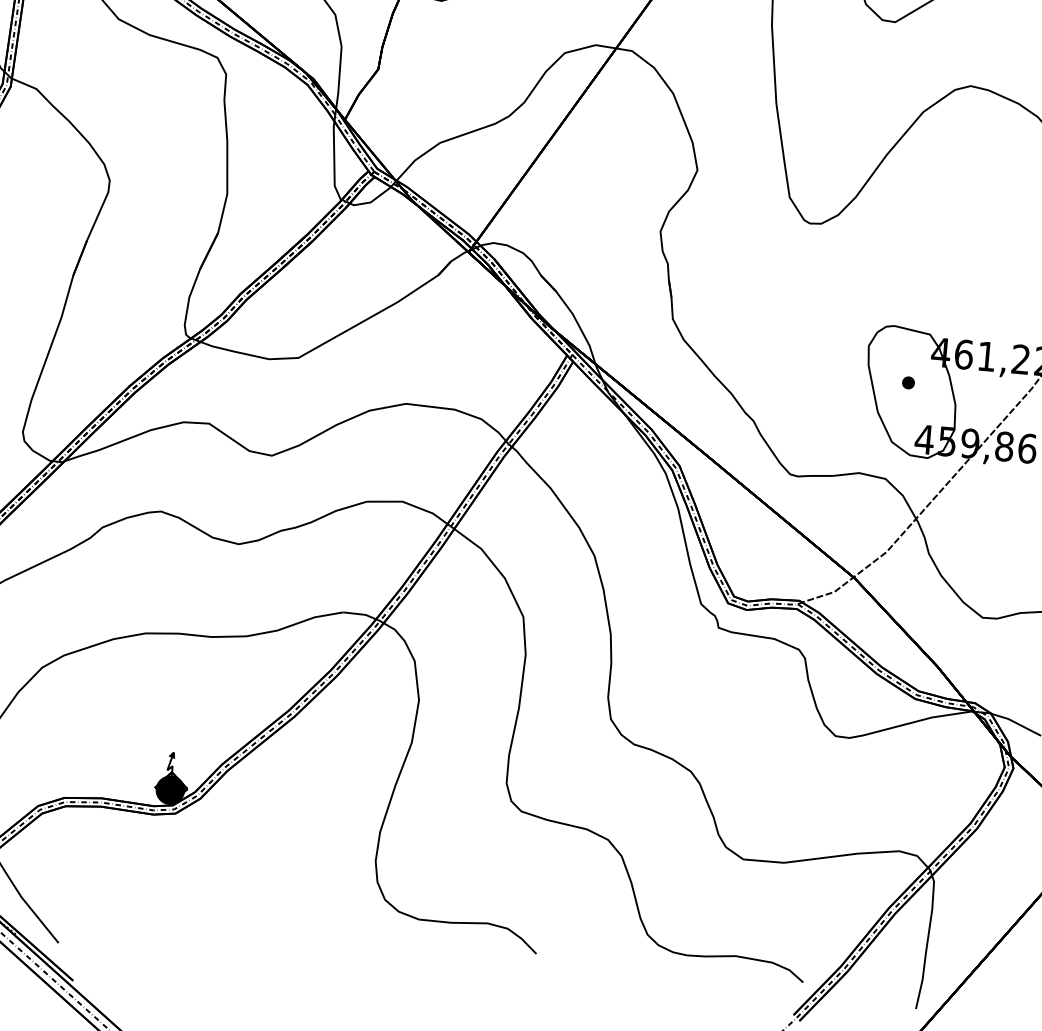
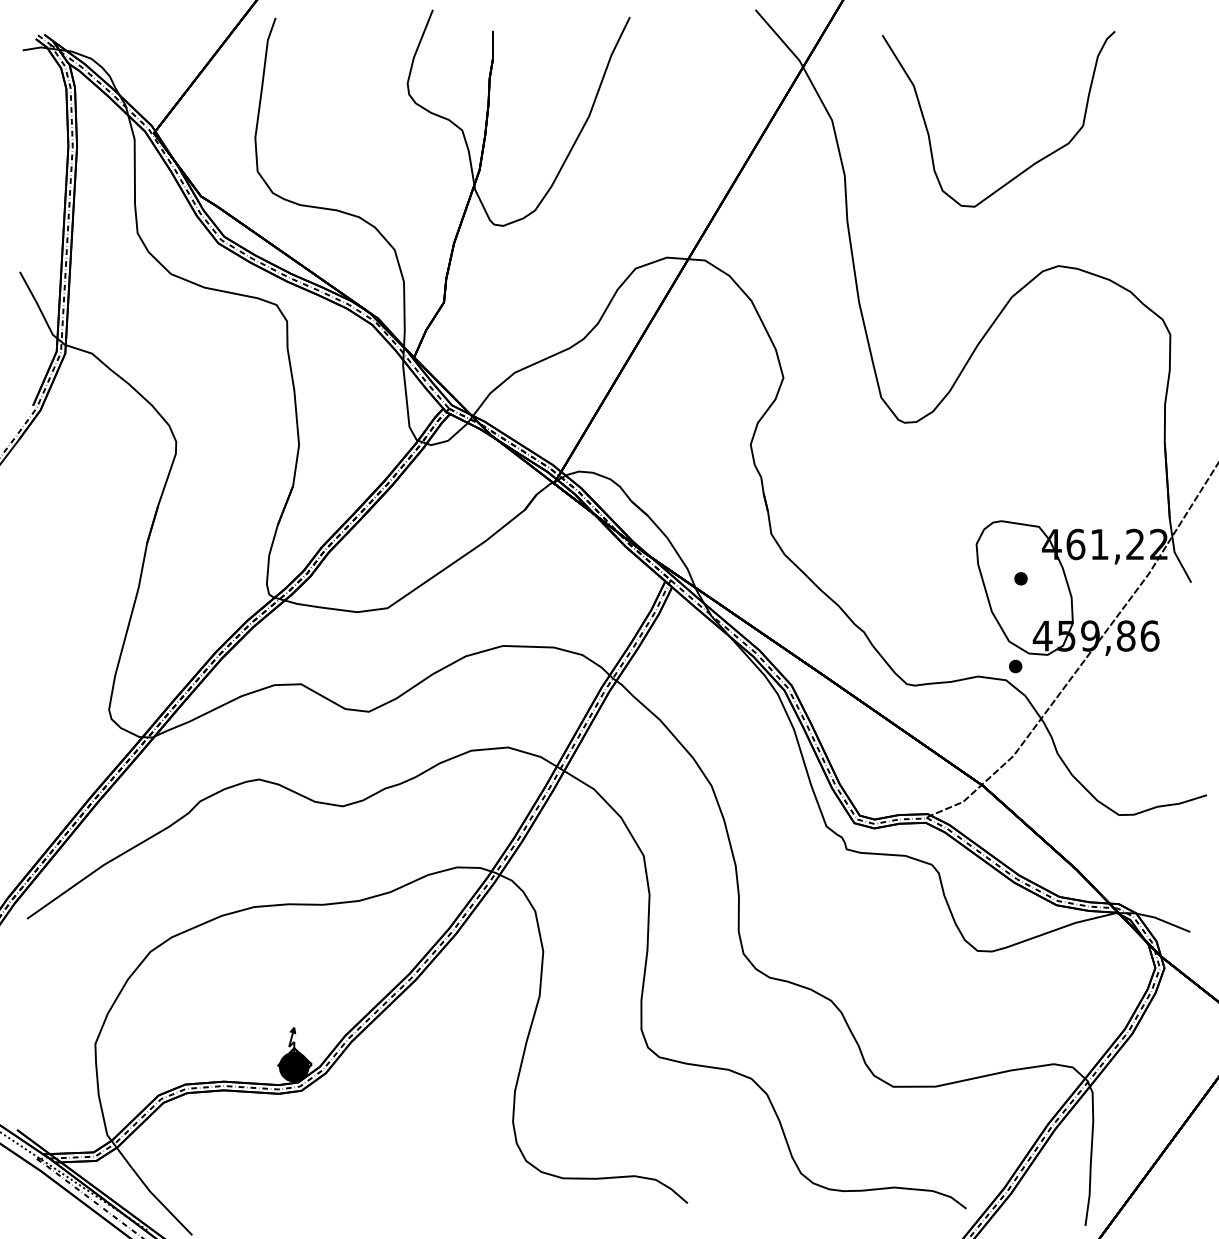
part: (895, 466) -> (1015, 666), added

